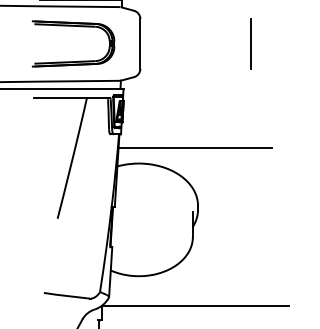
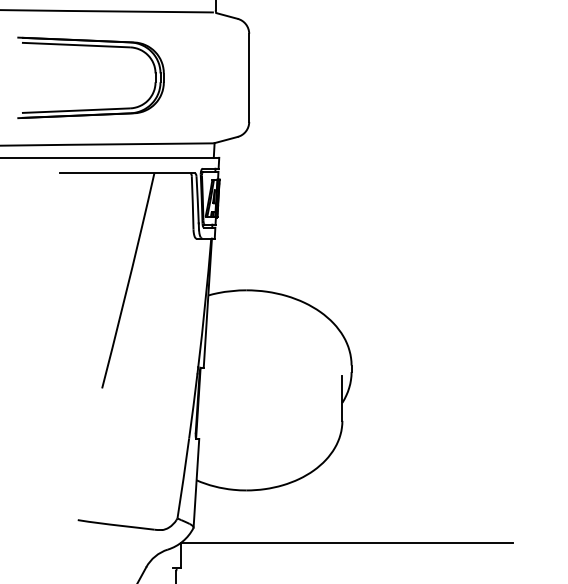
part: (73, 26) -> (91, 46), moved
line: (250, 43) -> (444, 77), removed
line: (195, 148) -> (347, 263), removed

